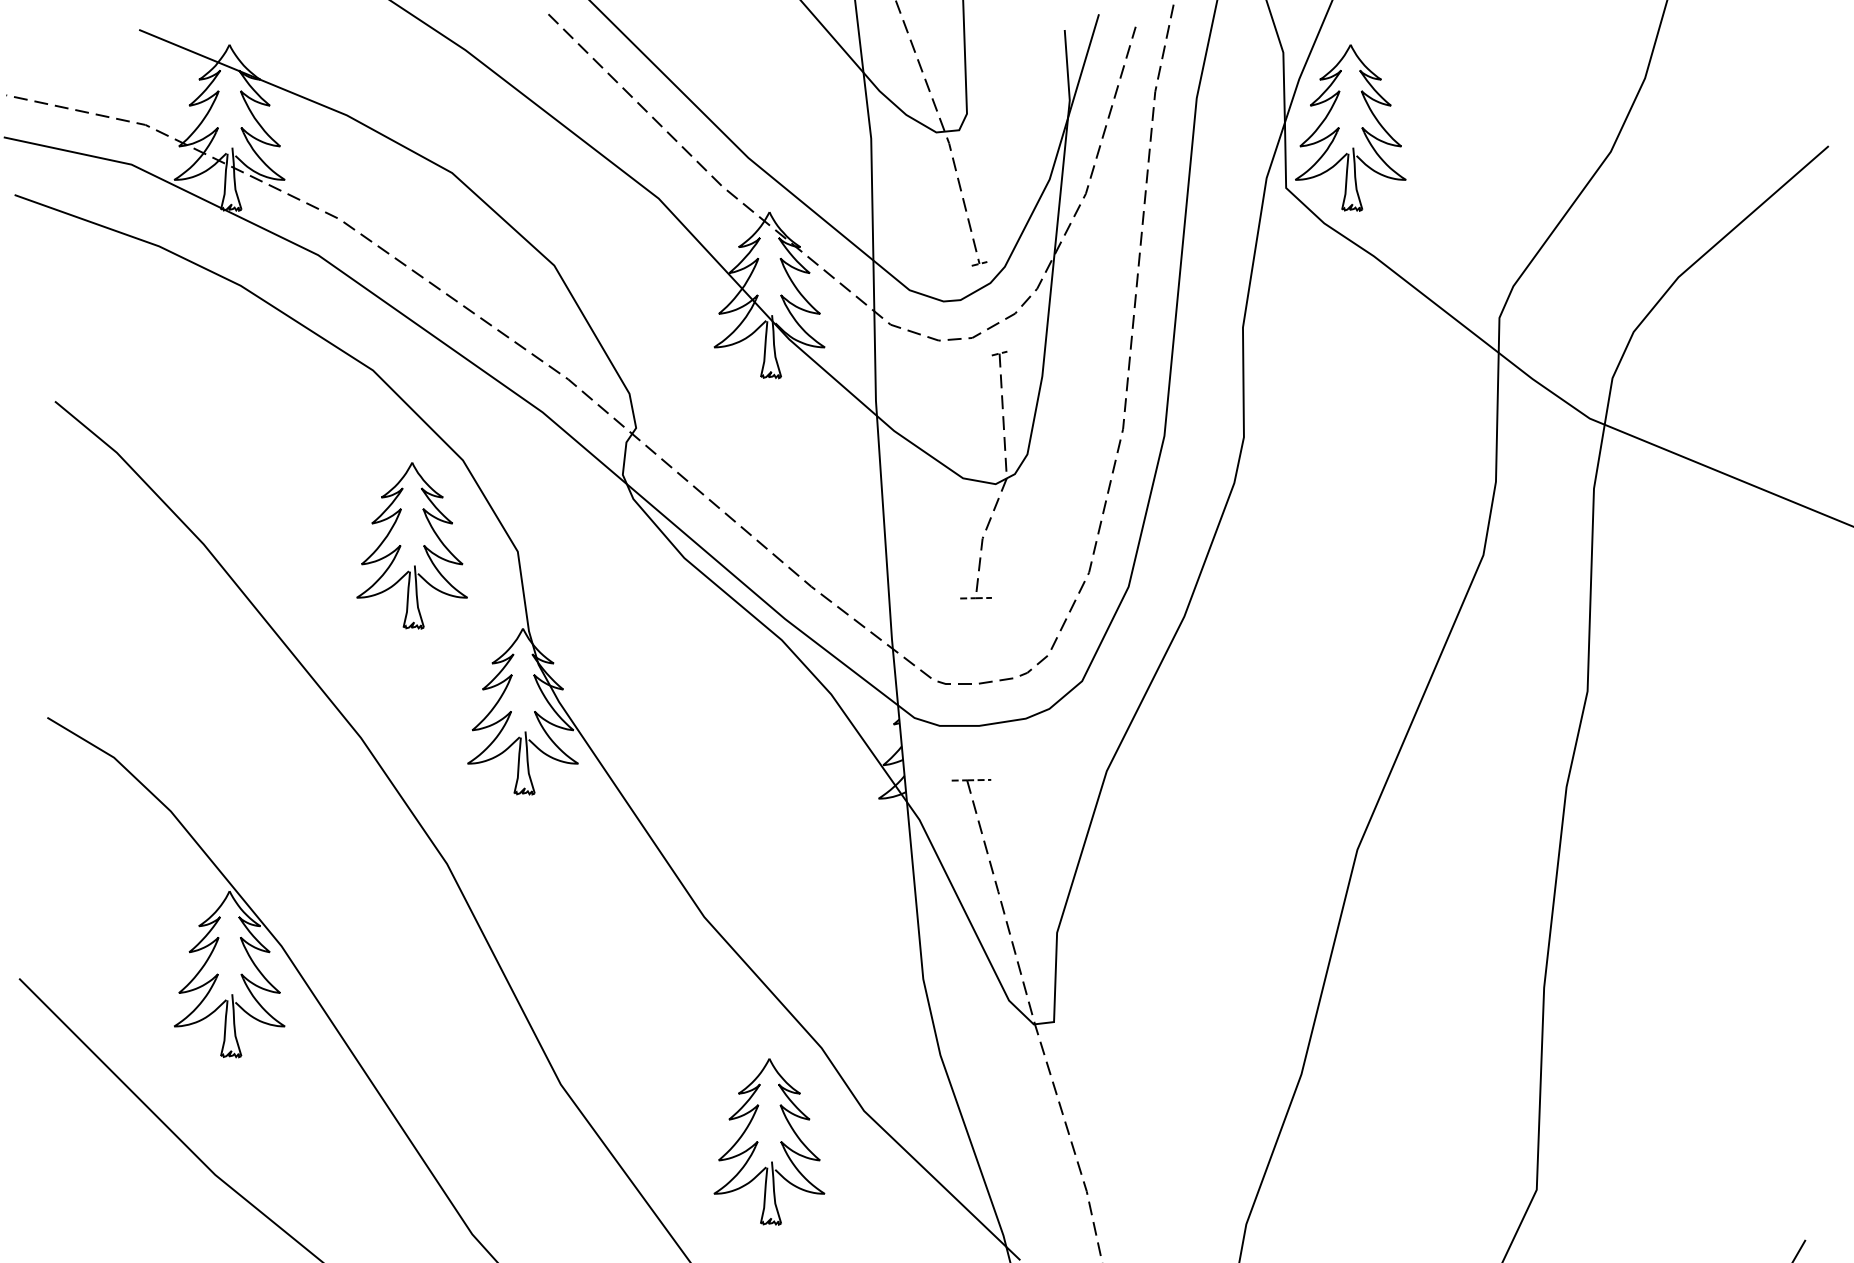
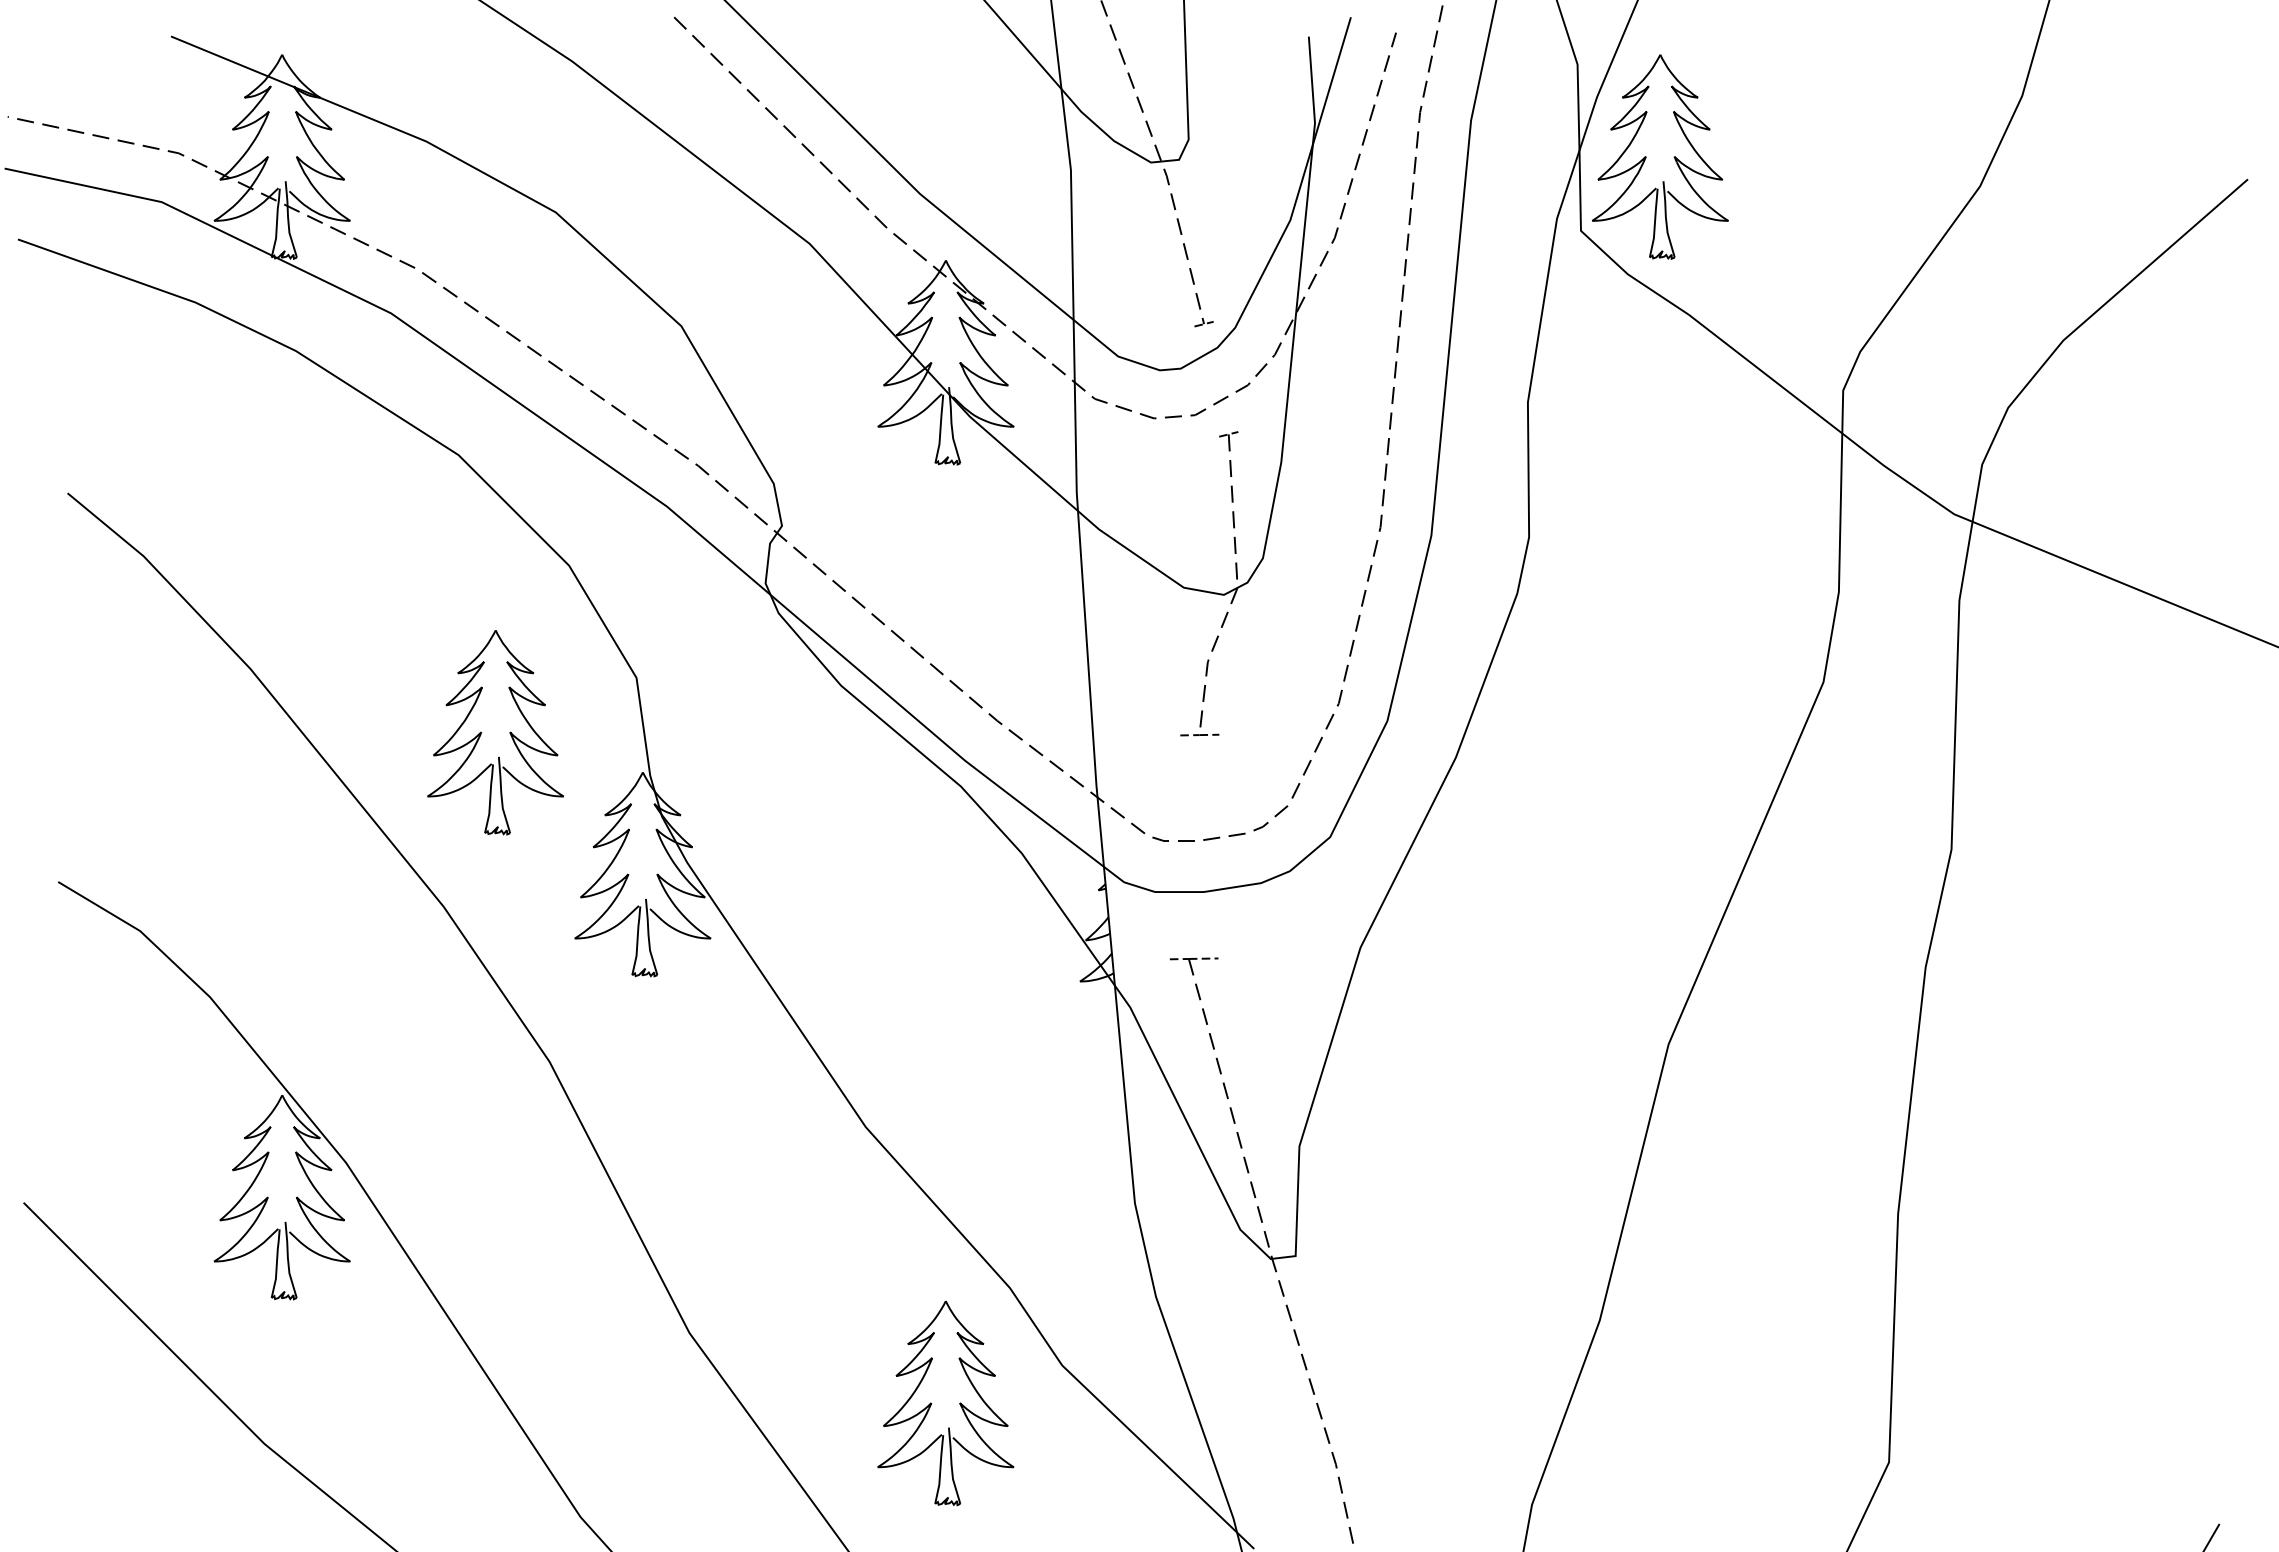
part: (401, 545) -> (482, 732), moved

